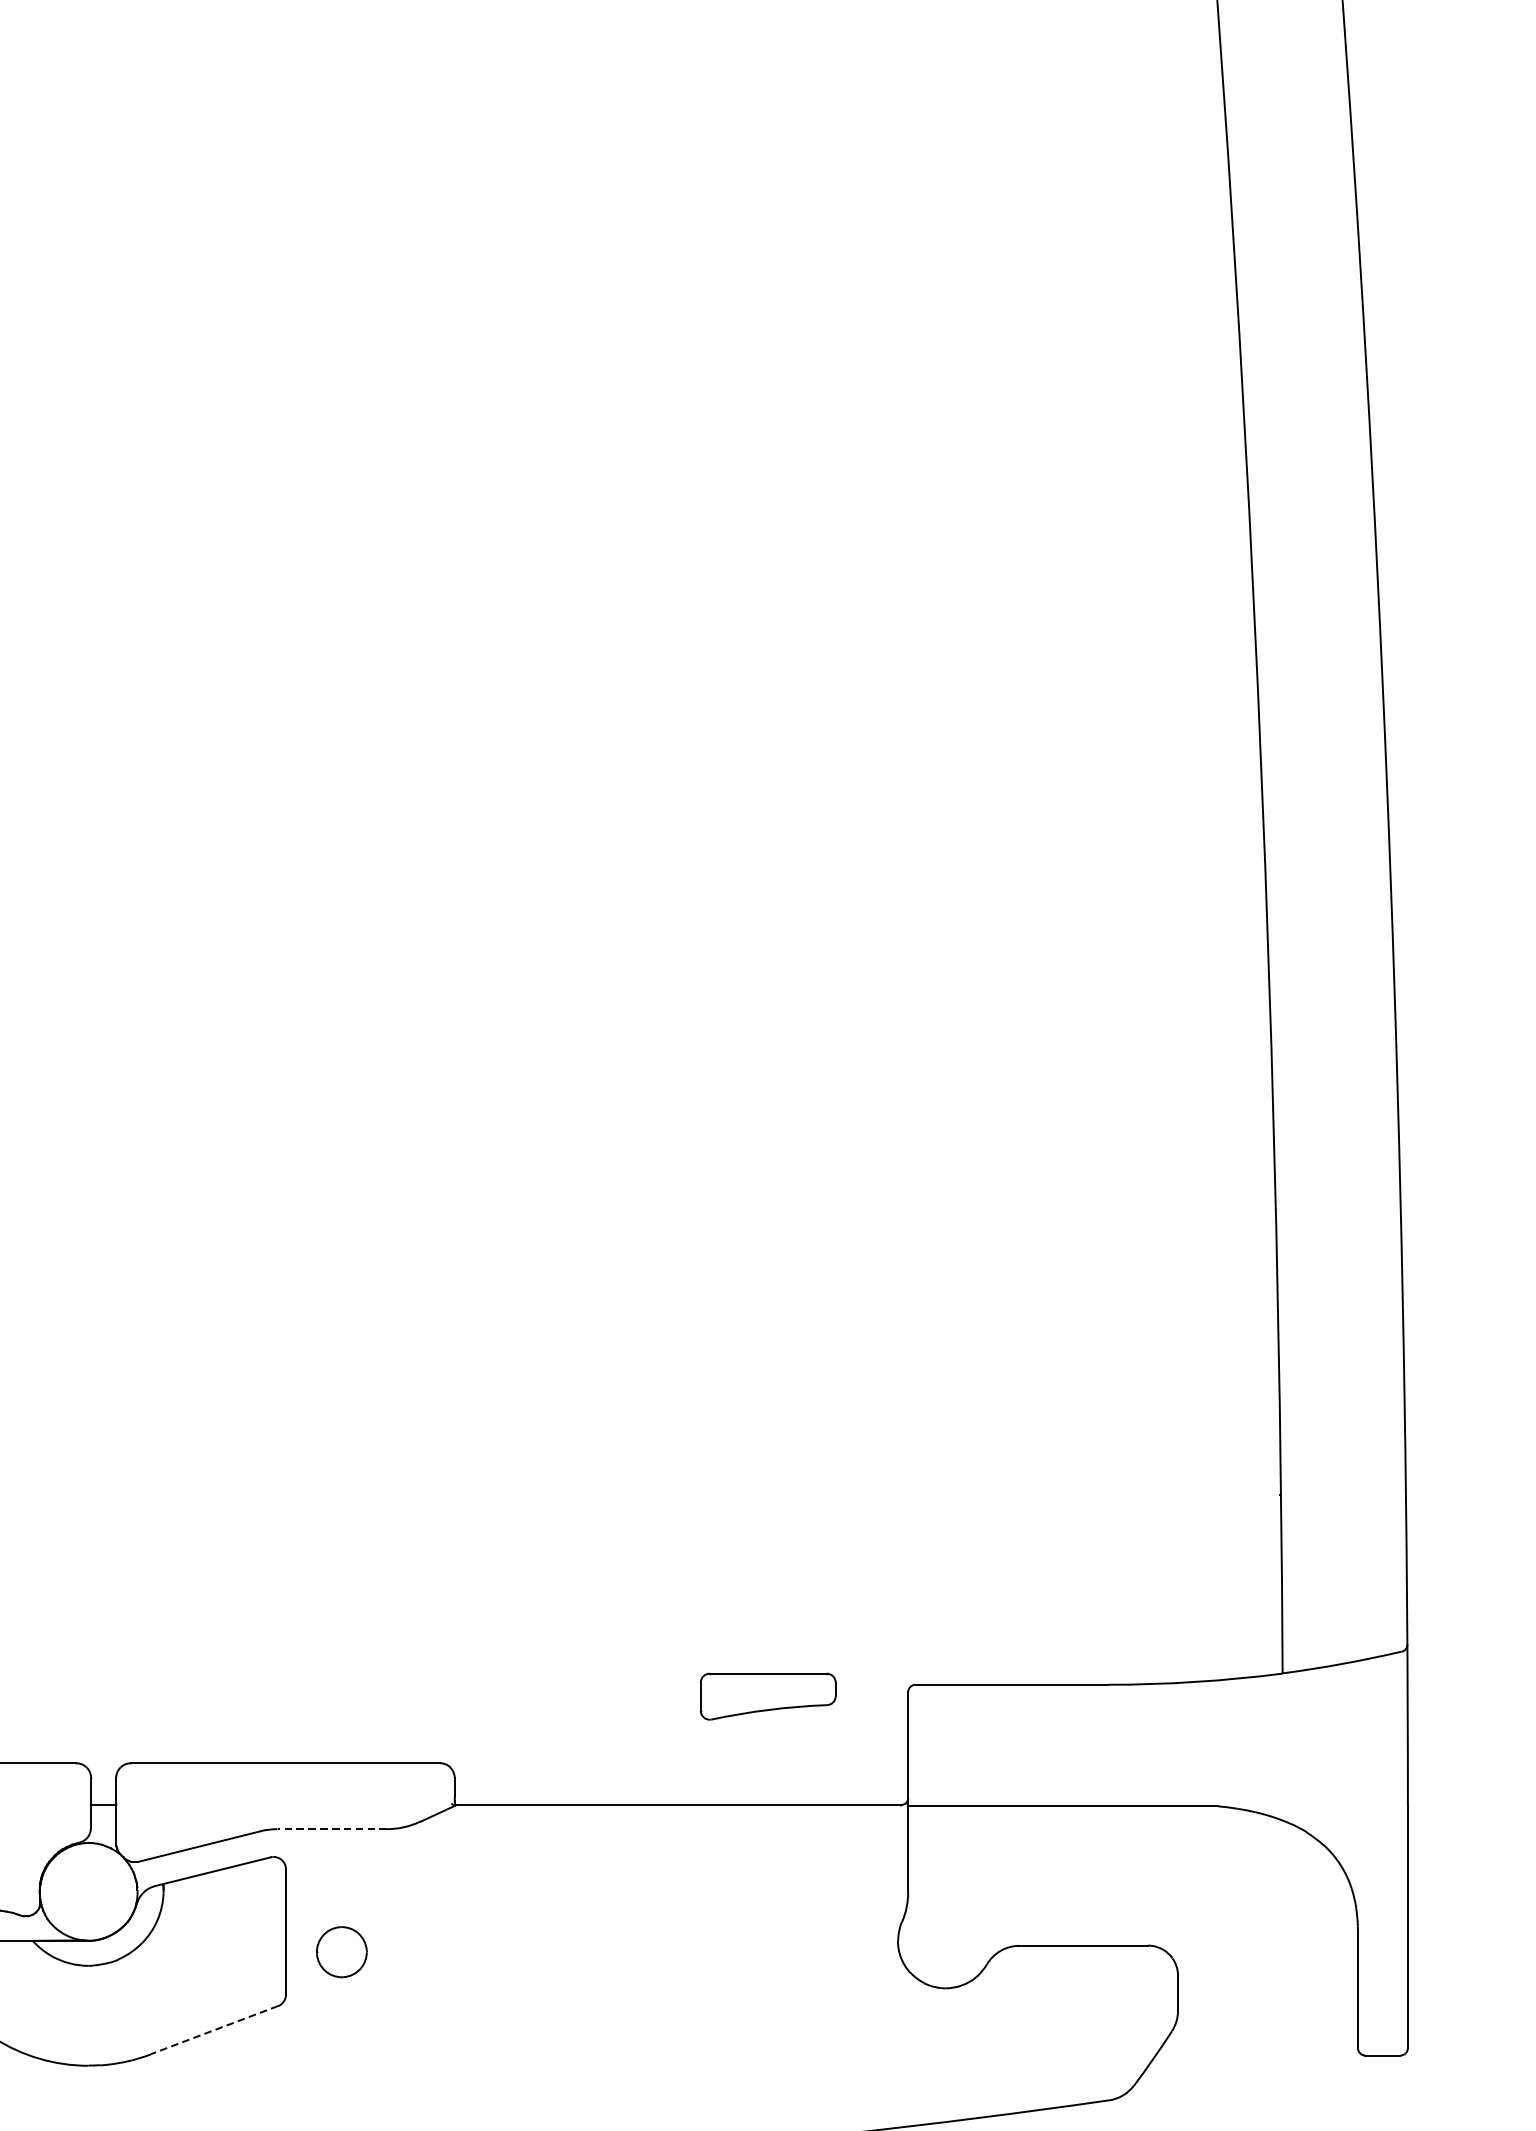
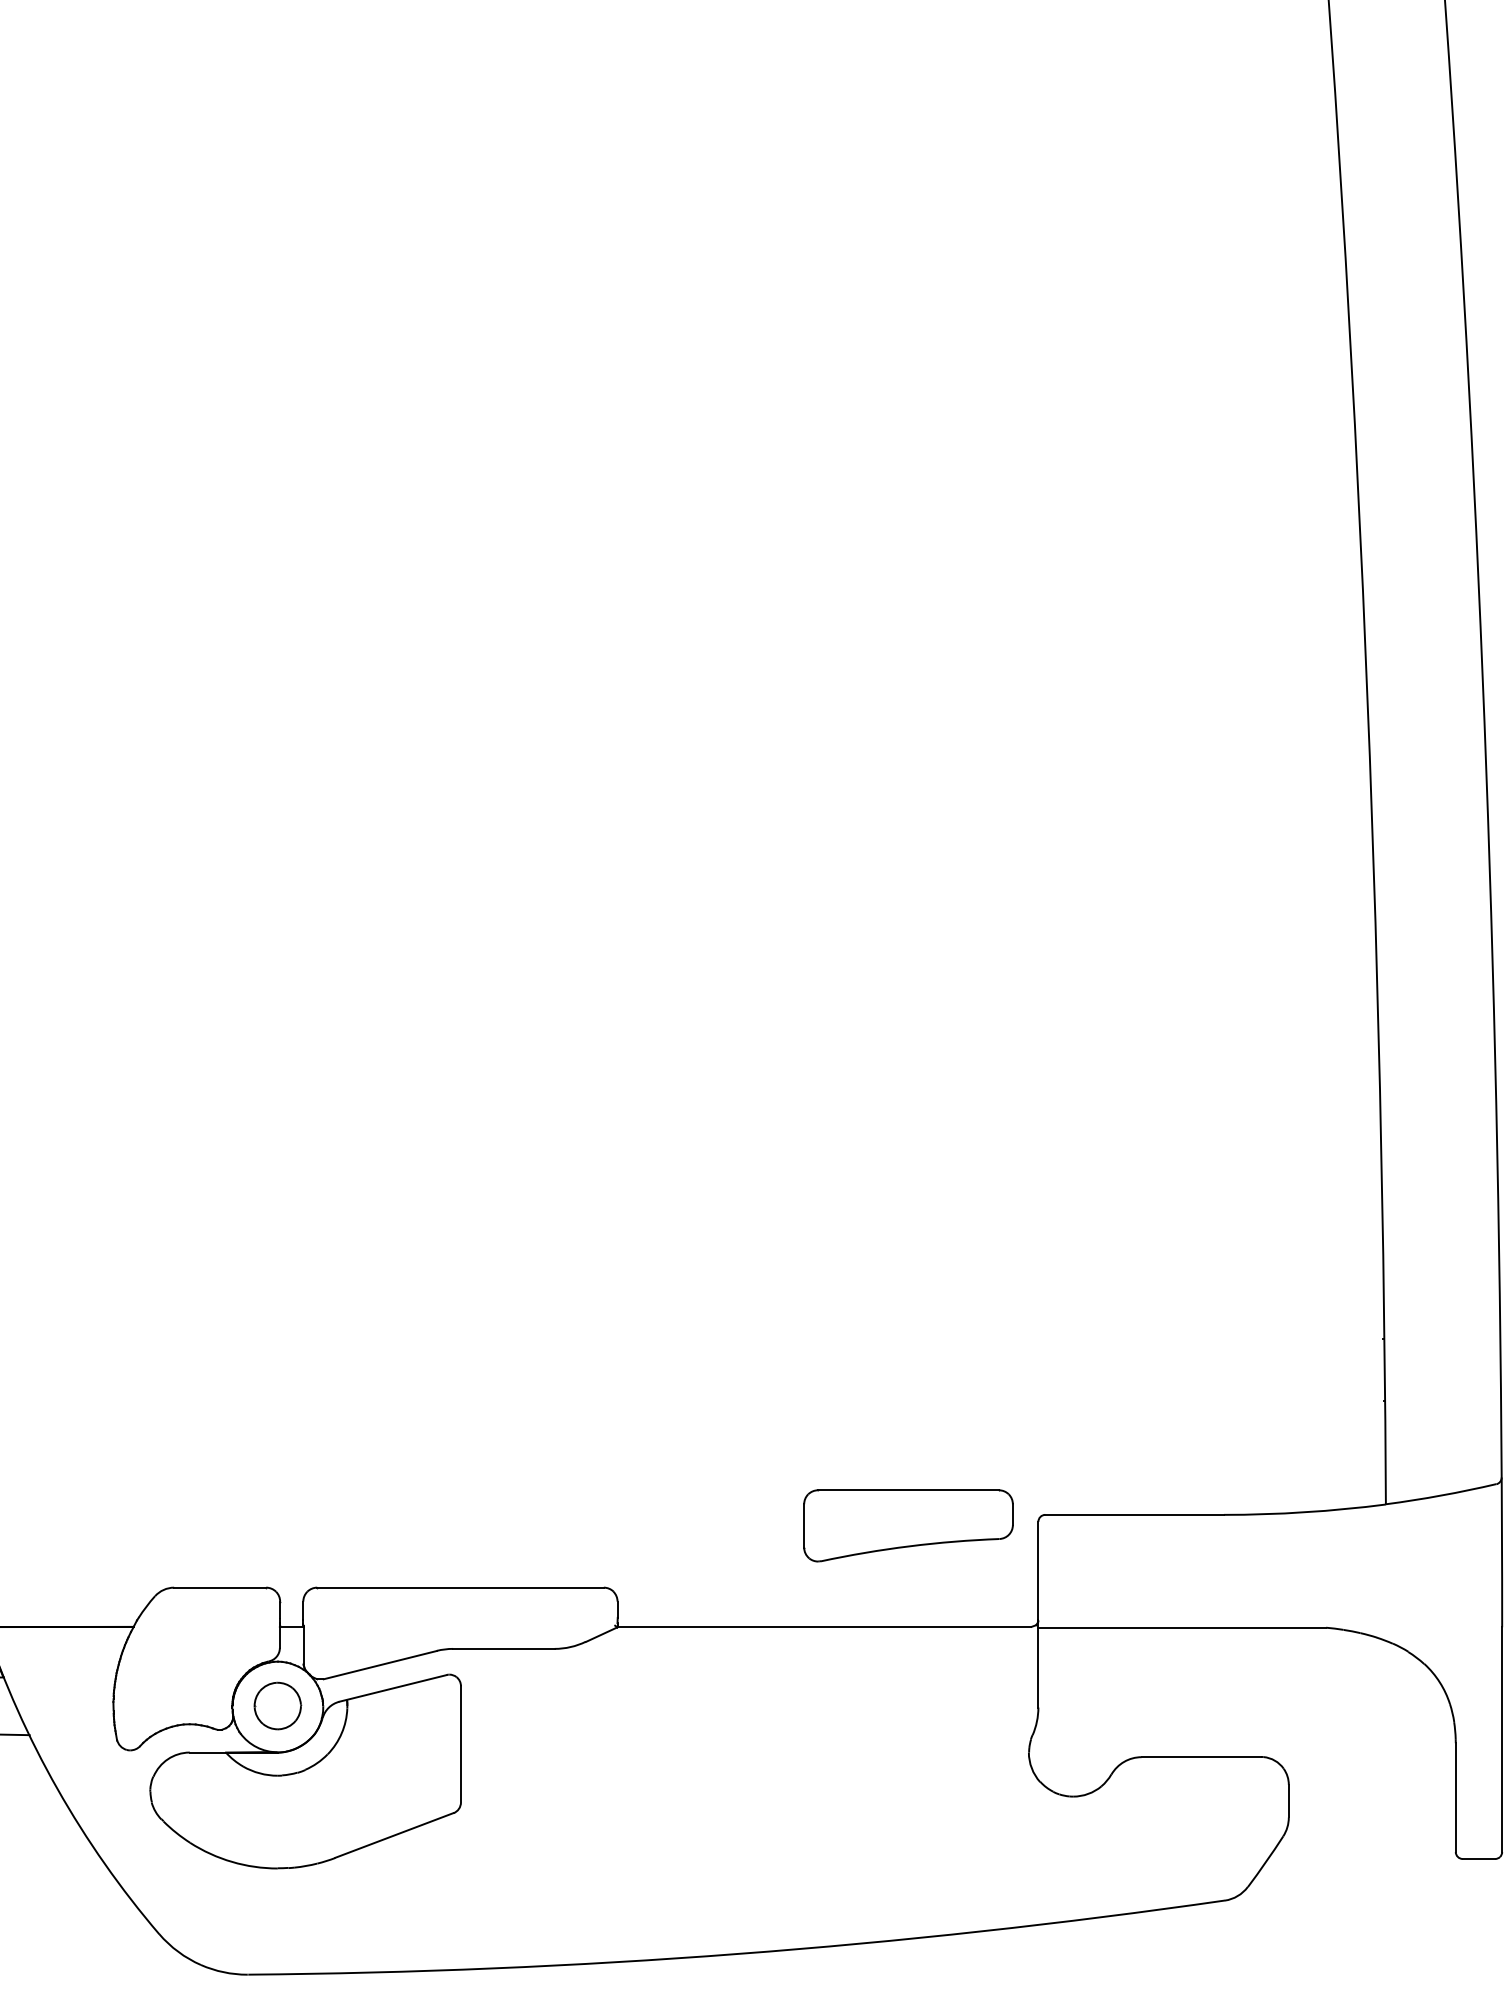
part: (768, 1696) -> (908, 1525), size x1.67
line: (331, 1829) -> (503, 1649), dashed -> solid
part: (341, 1951) -> (277, 1705), moved
line: (213, 2030) -> (393, 1835), dashed -> solid

